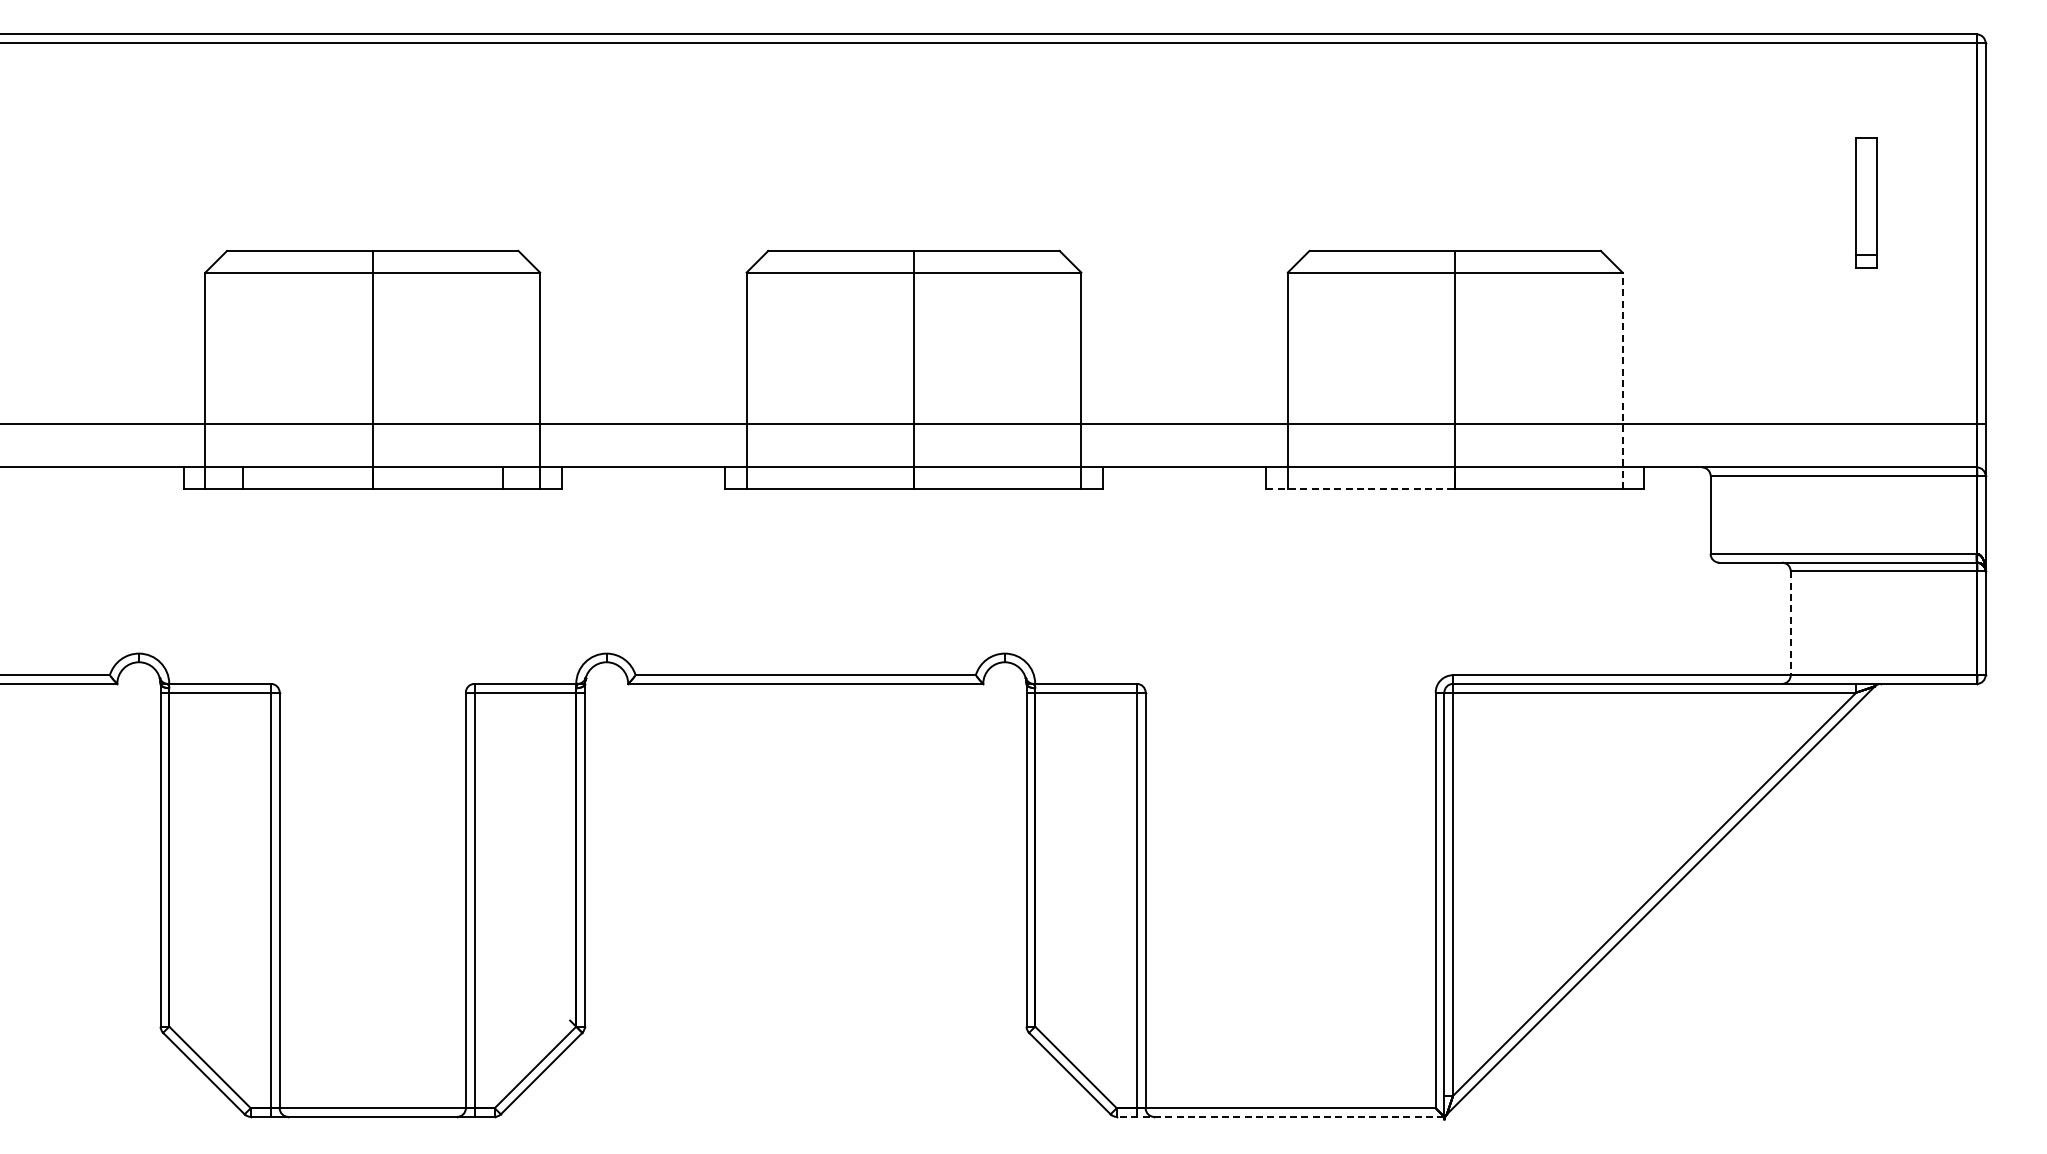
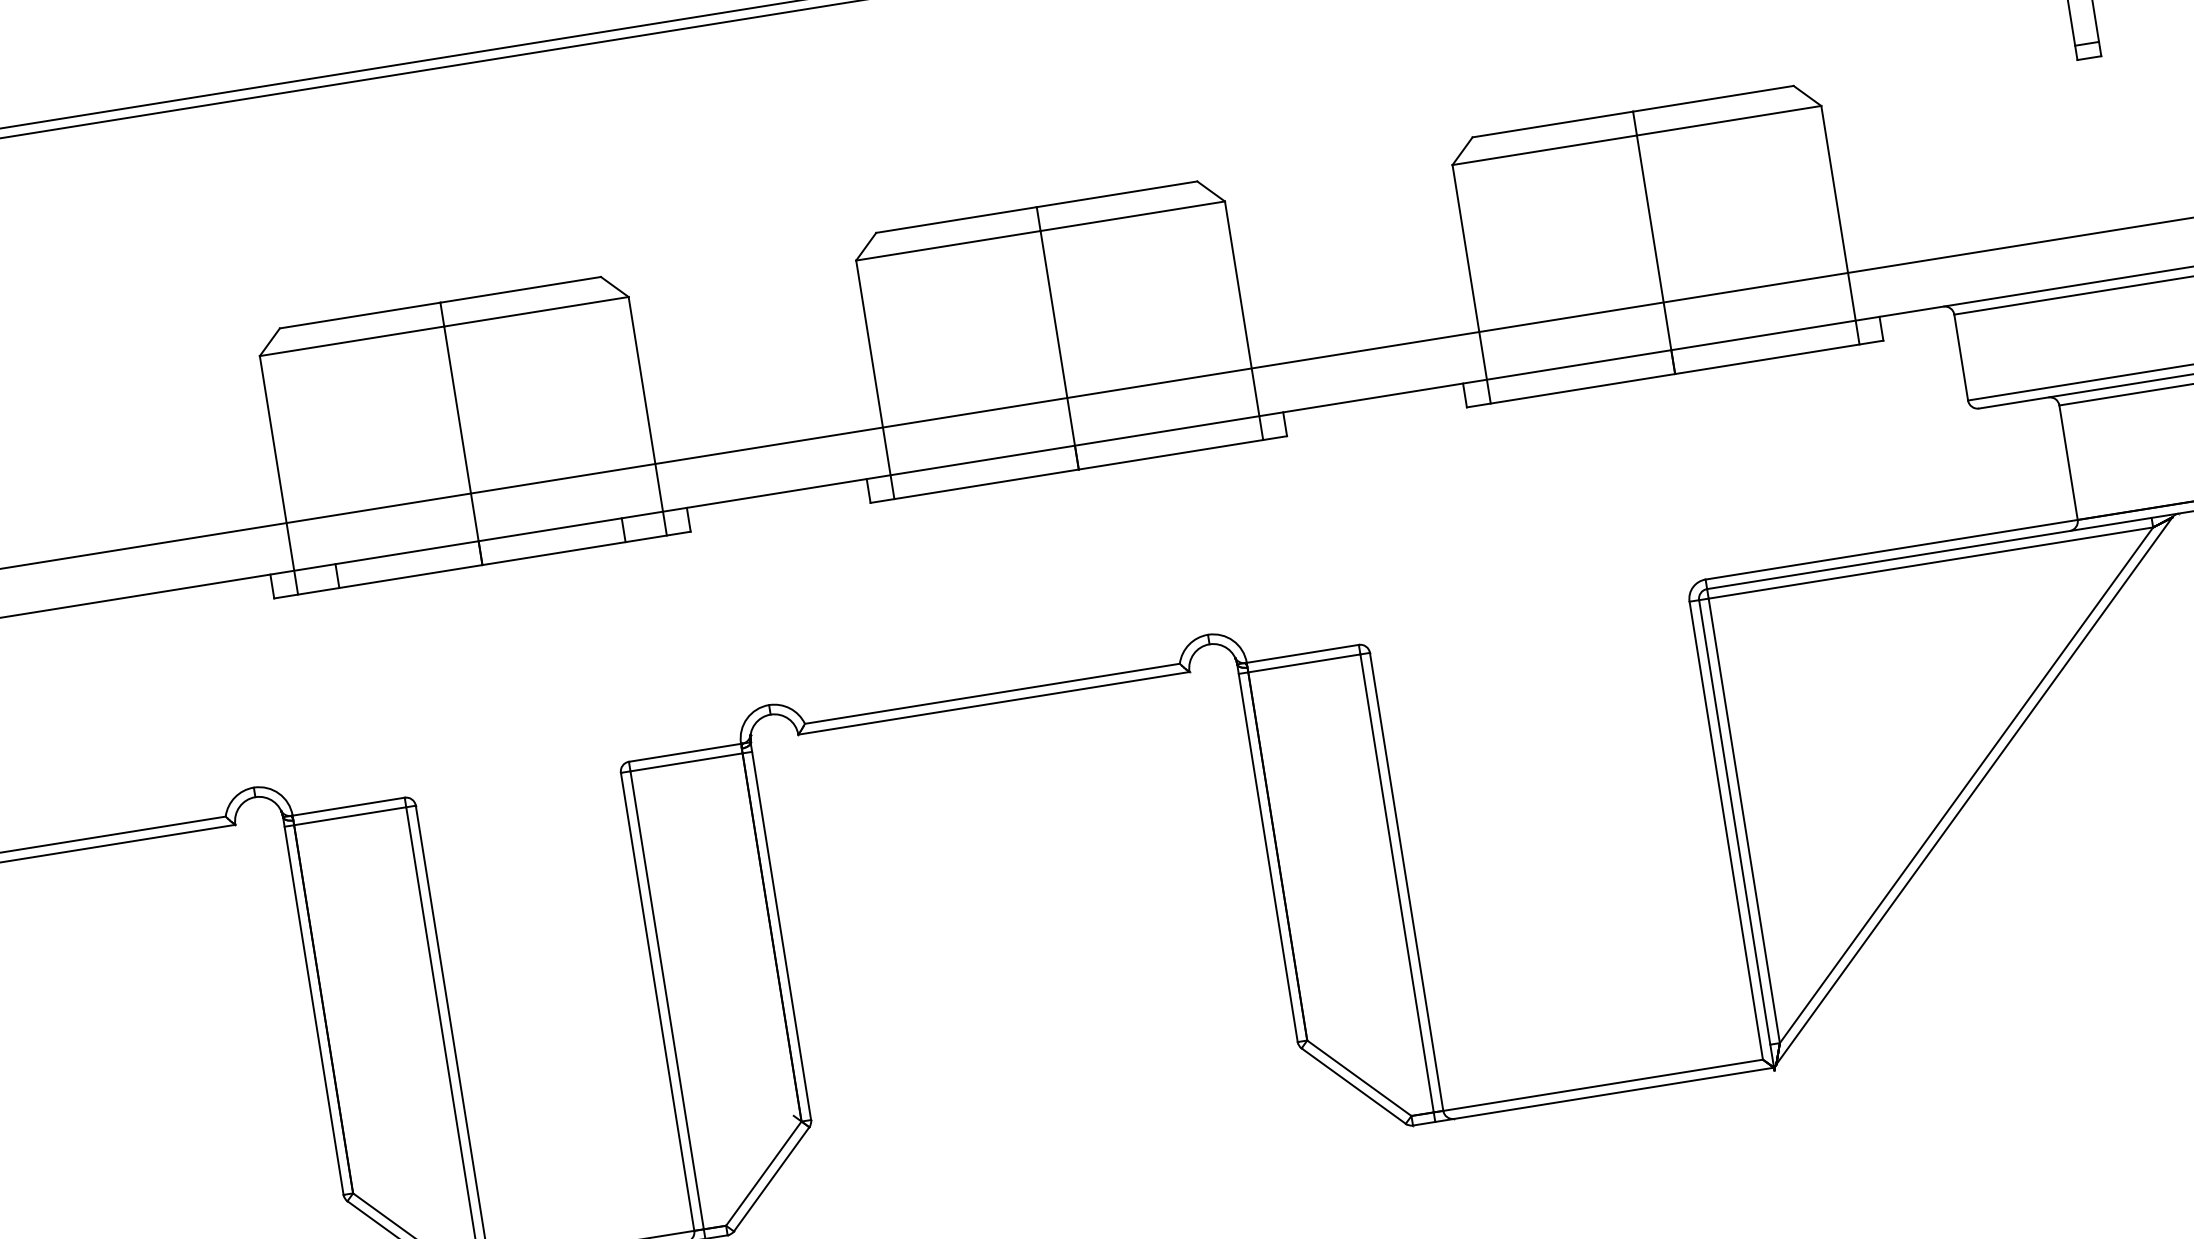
line: (1622, 380) -> (1840, 224), dashed -> solid
line: (1361, 489) -> (1571, 391), dashed -> solid
line: (1790, 623) -> (2068, 462), dashed -> solid
line: (1280, 1116) -> (1593, 1096), dashed -> solid

